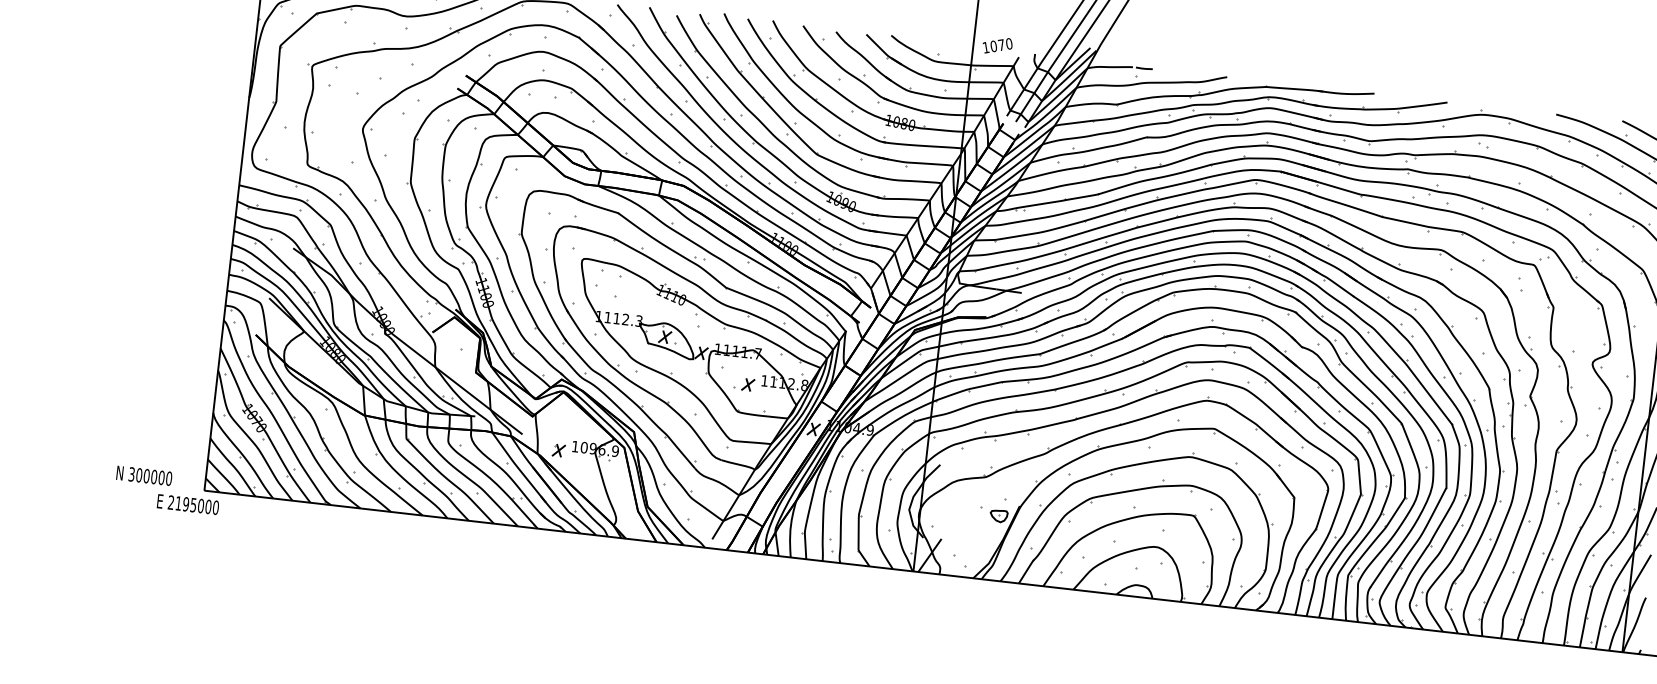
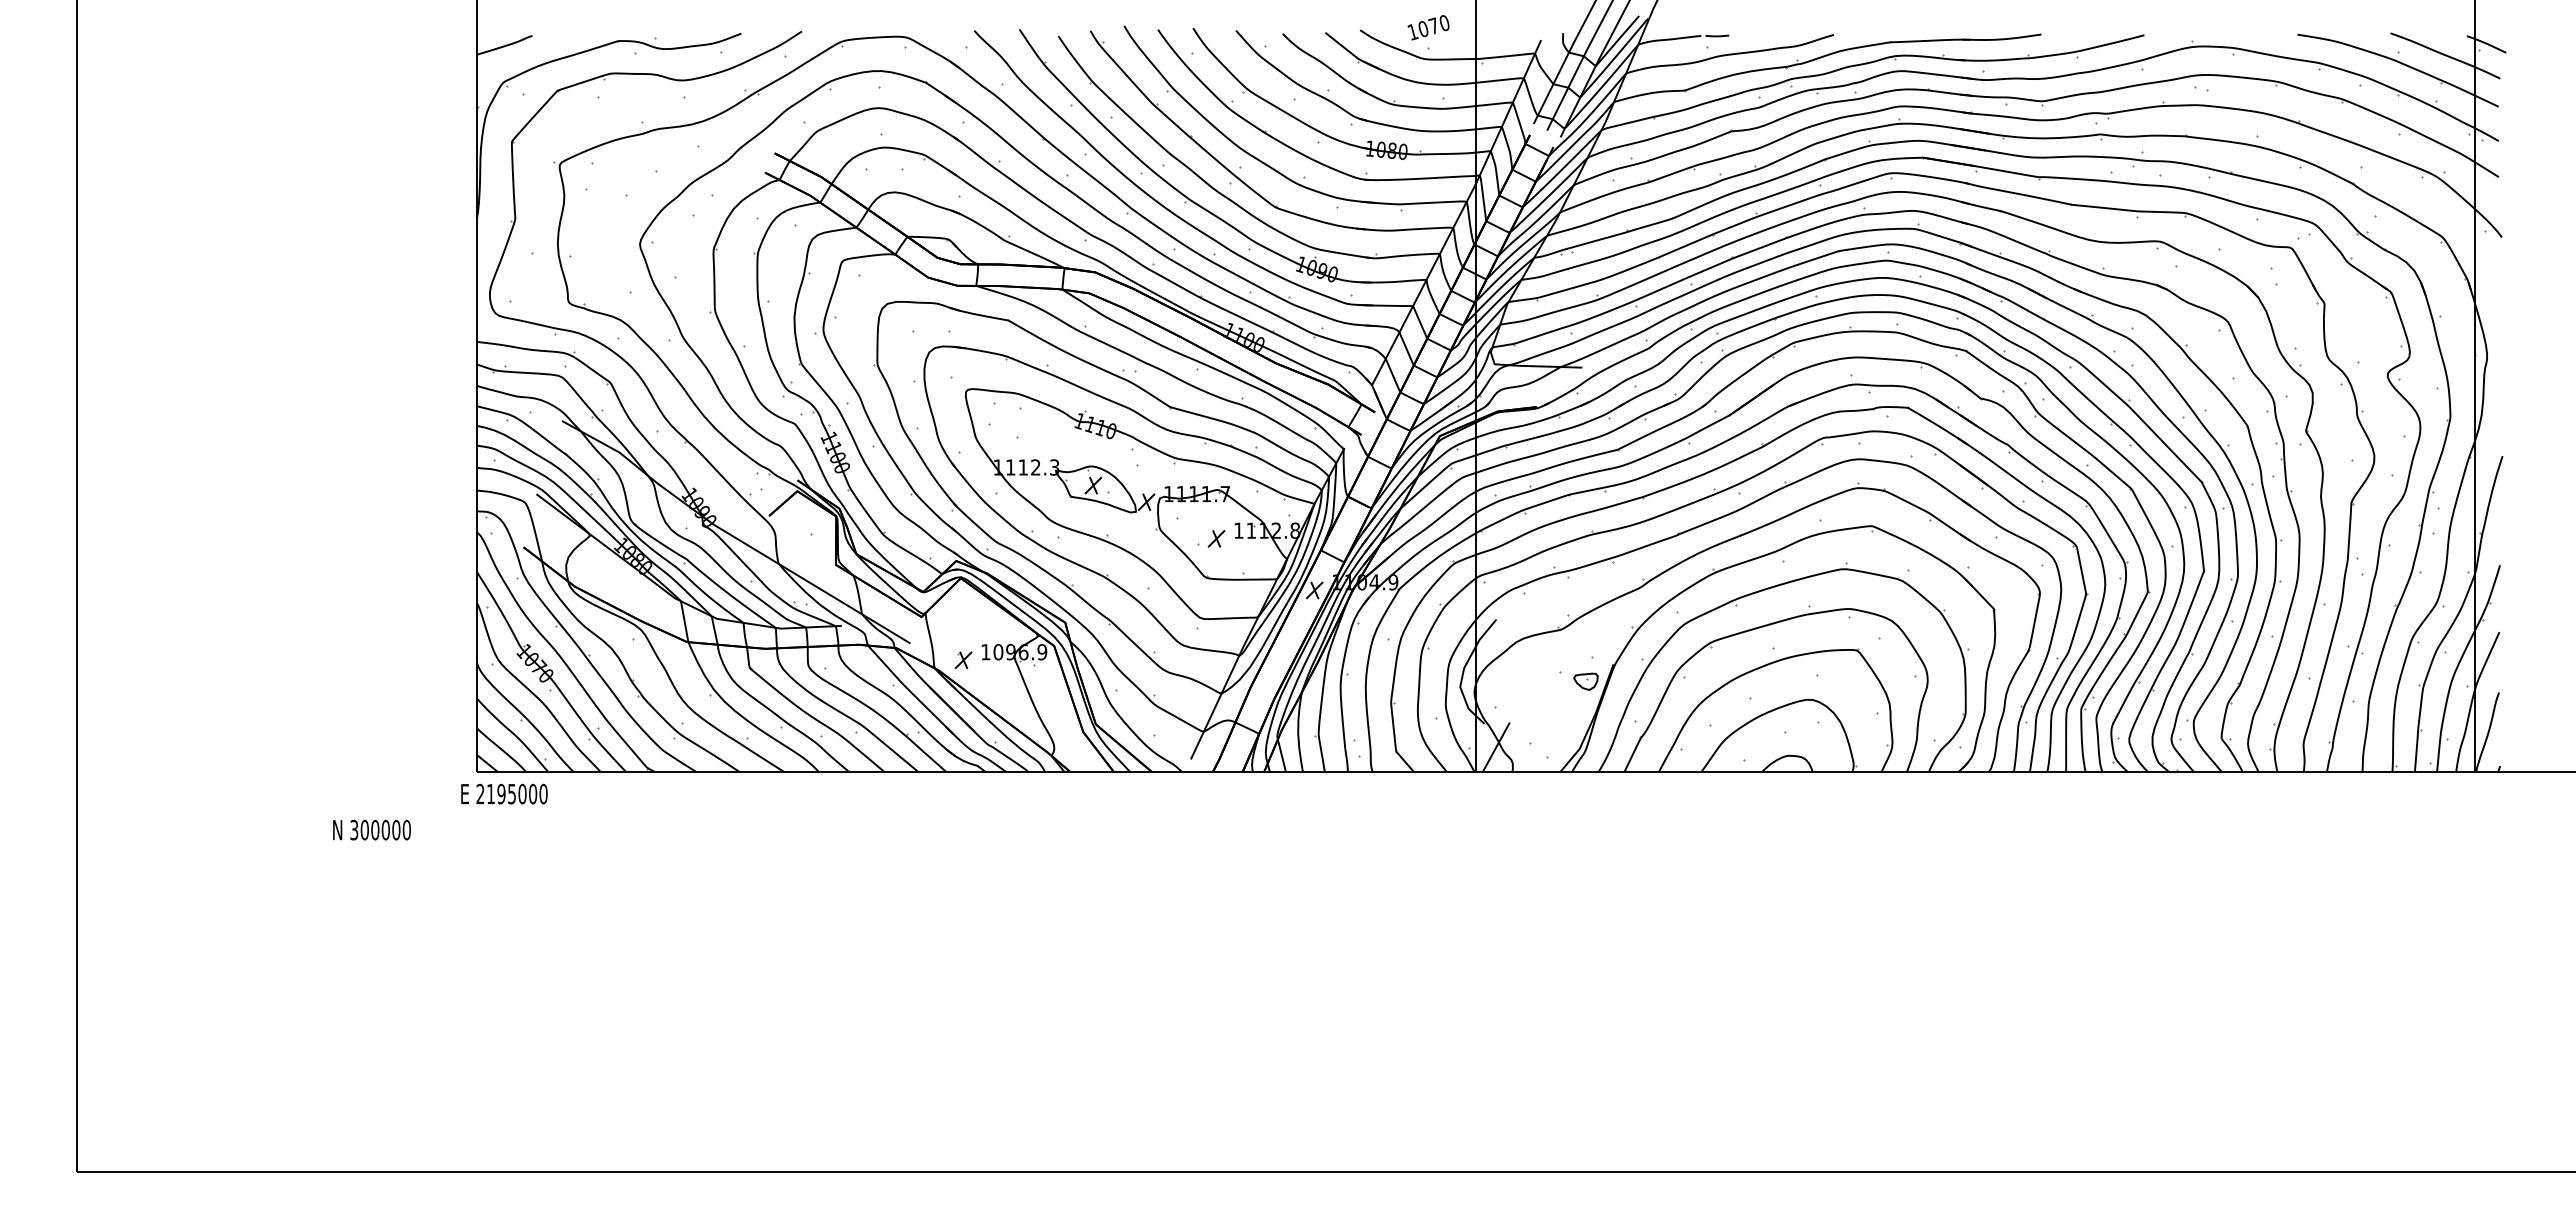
text: (997, 45) -> (1428, 27), moved
text: (144, 475) -> (371, 829), moved
text: (188, 504) -> (504, 793), moved

